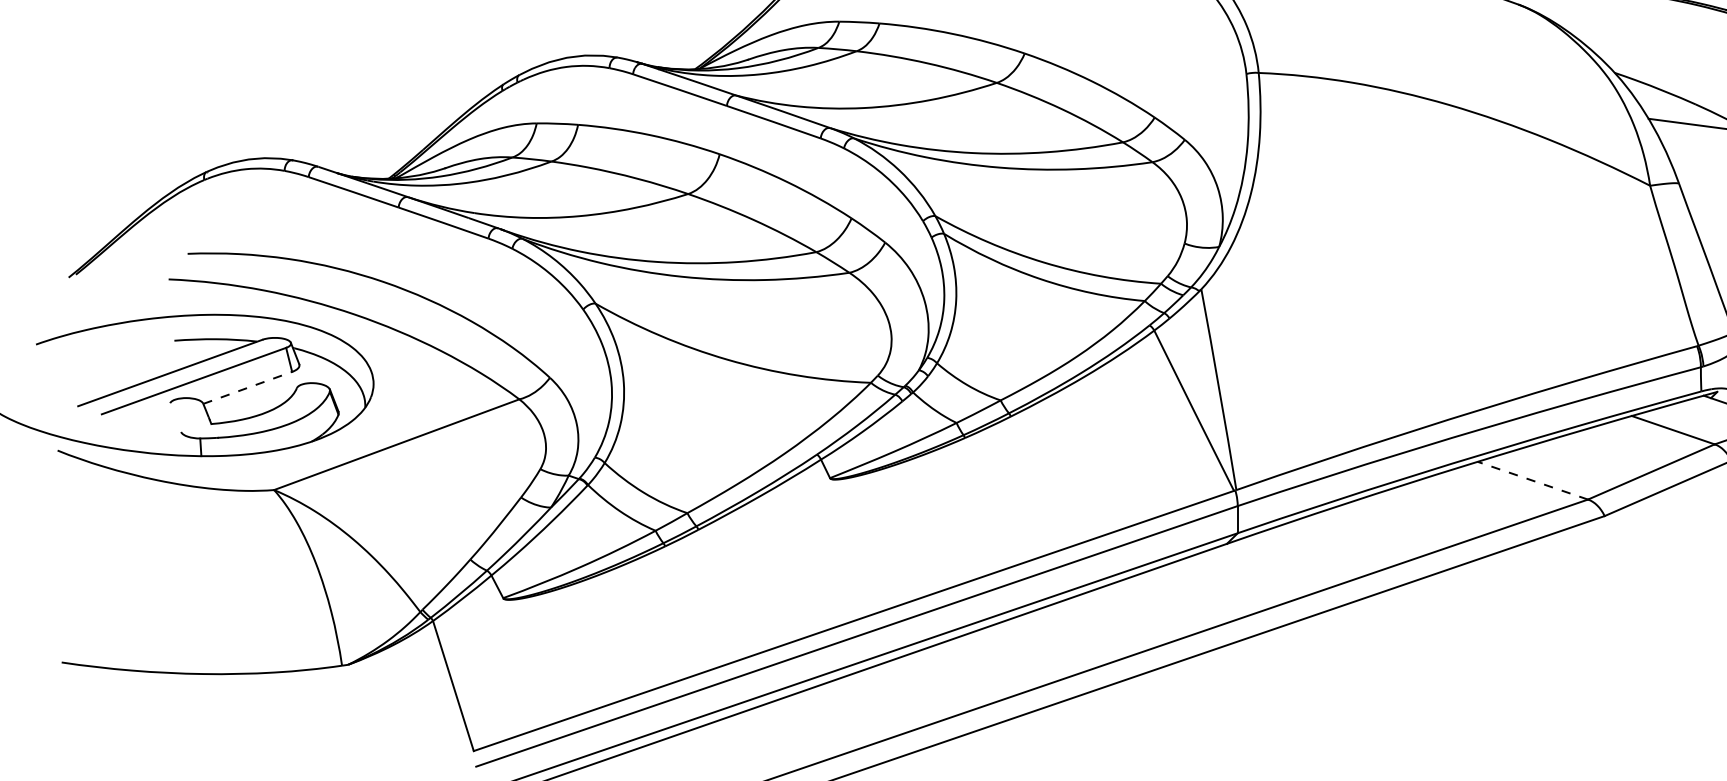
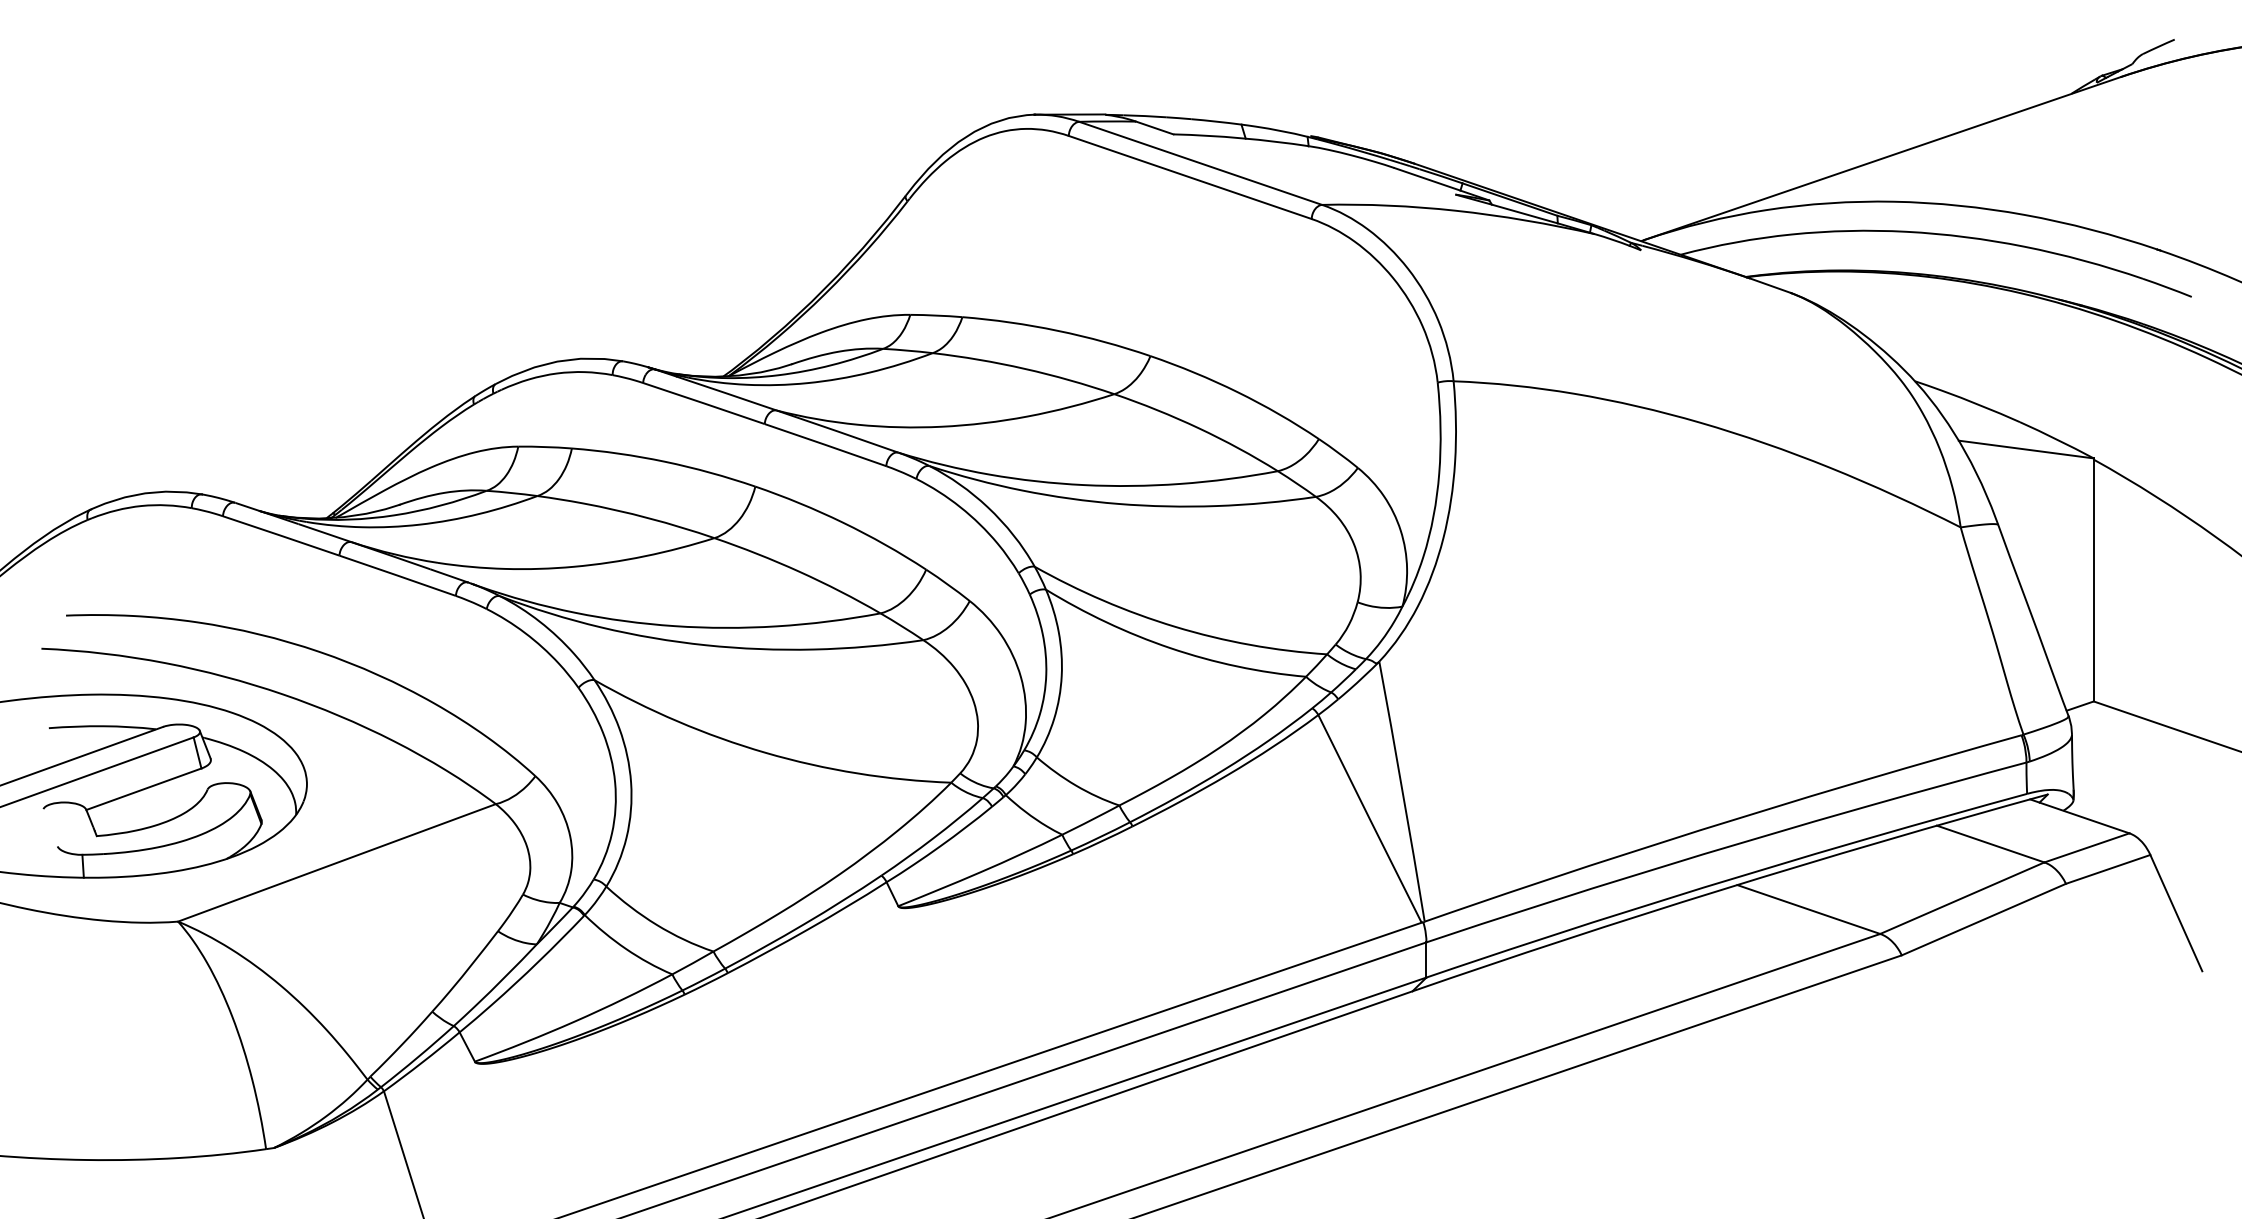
line: (248, 388) -> (144, 789), dashed -> solid
line: (1532, 480) -> (1808, 909), dashed -> solid

